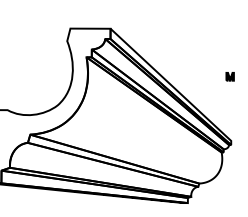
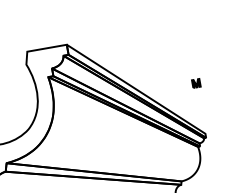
part: (229, 76) -> (195, 83), moved

